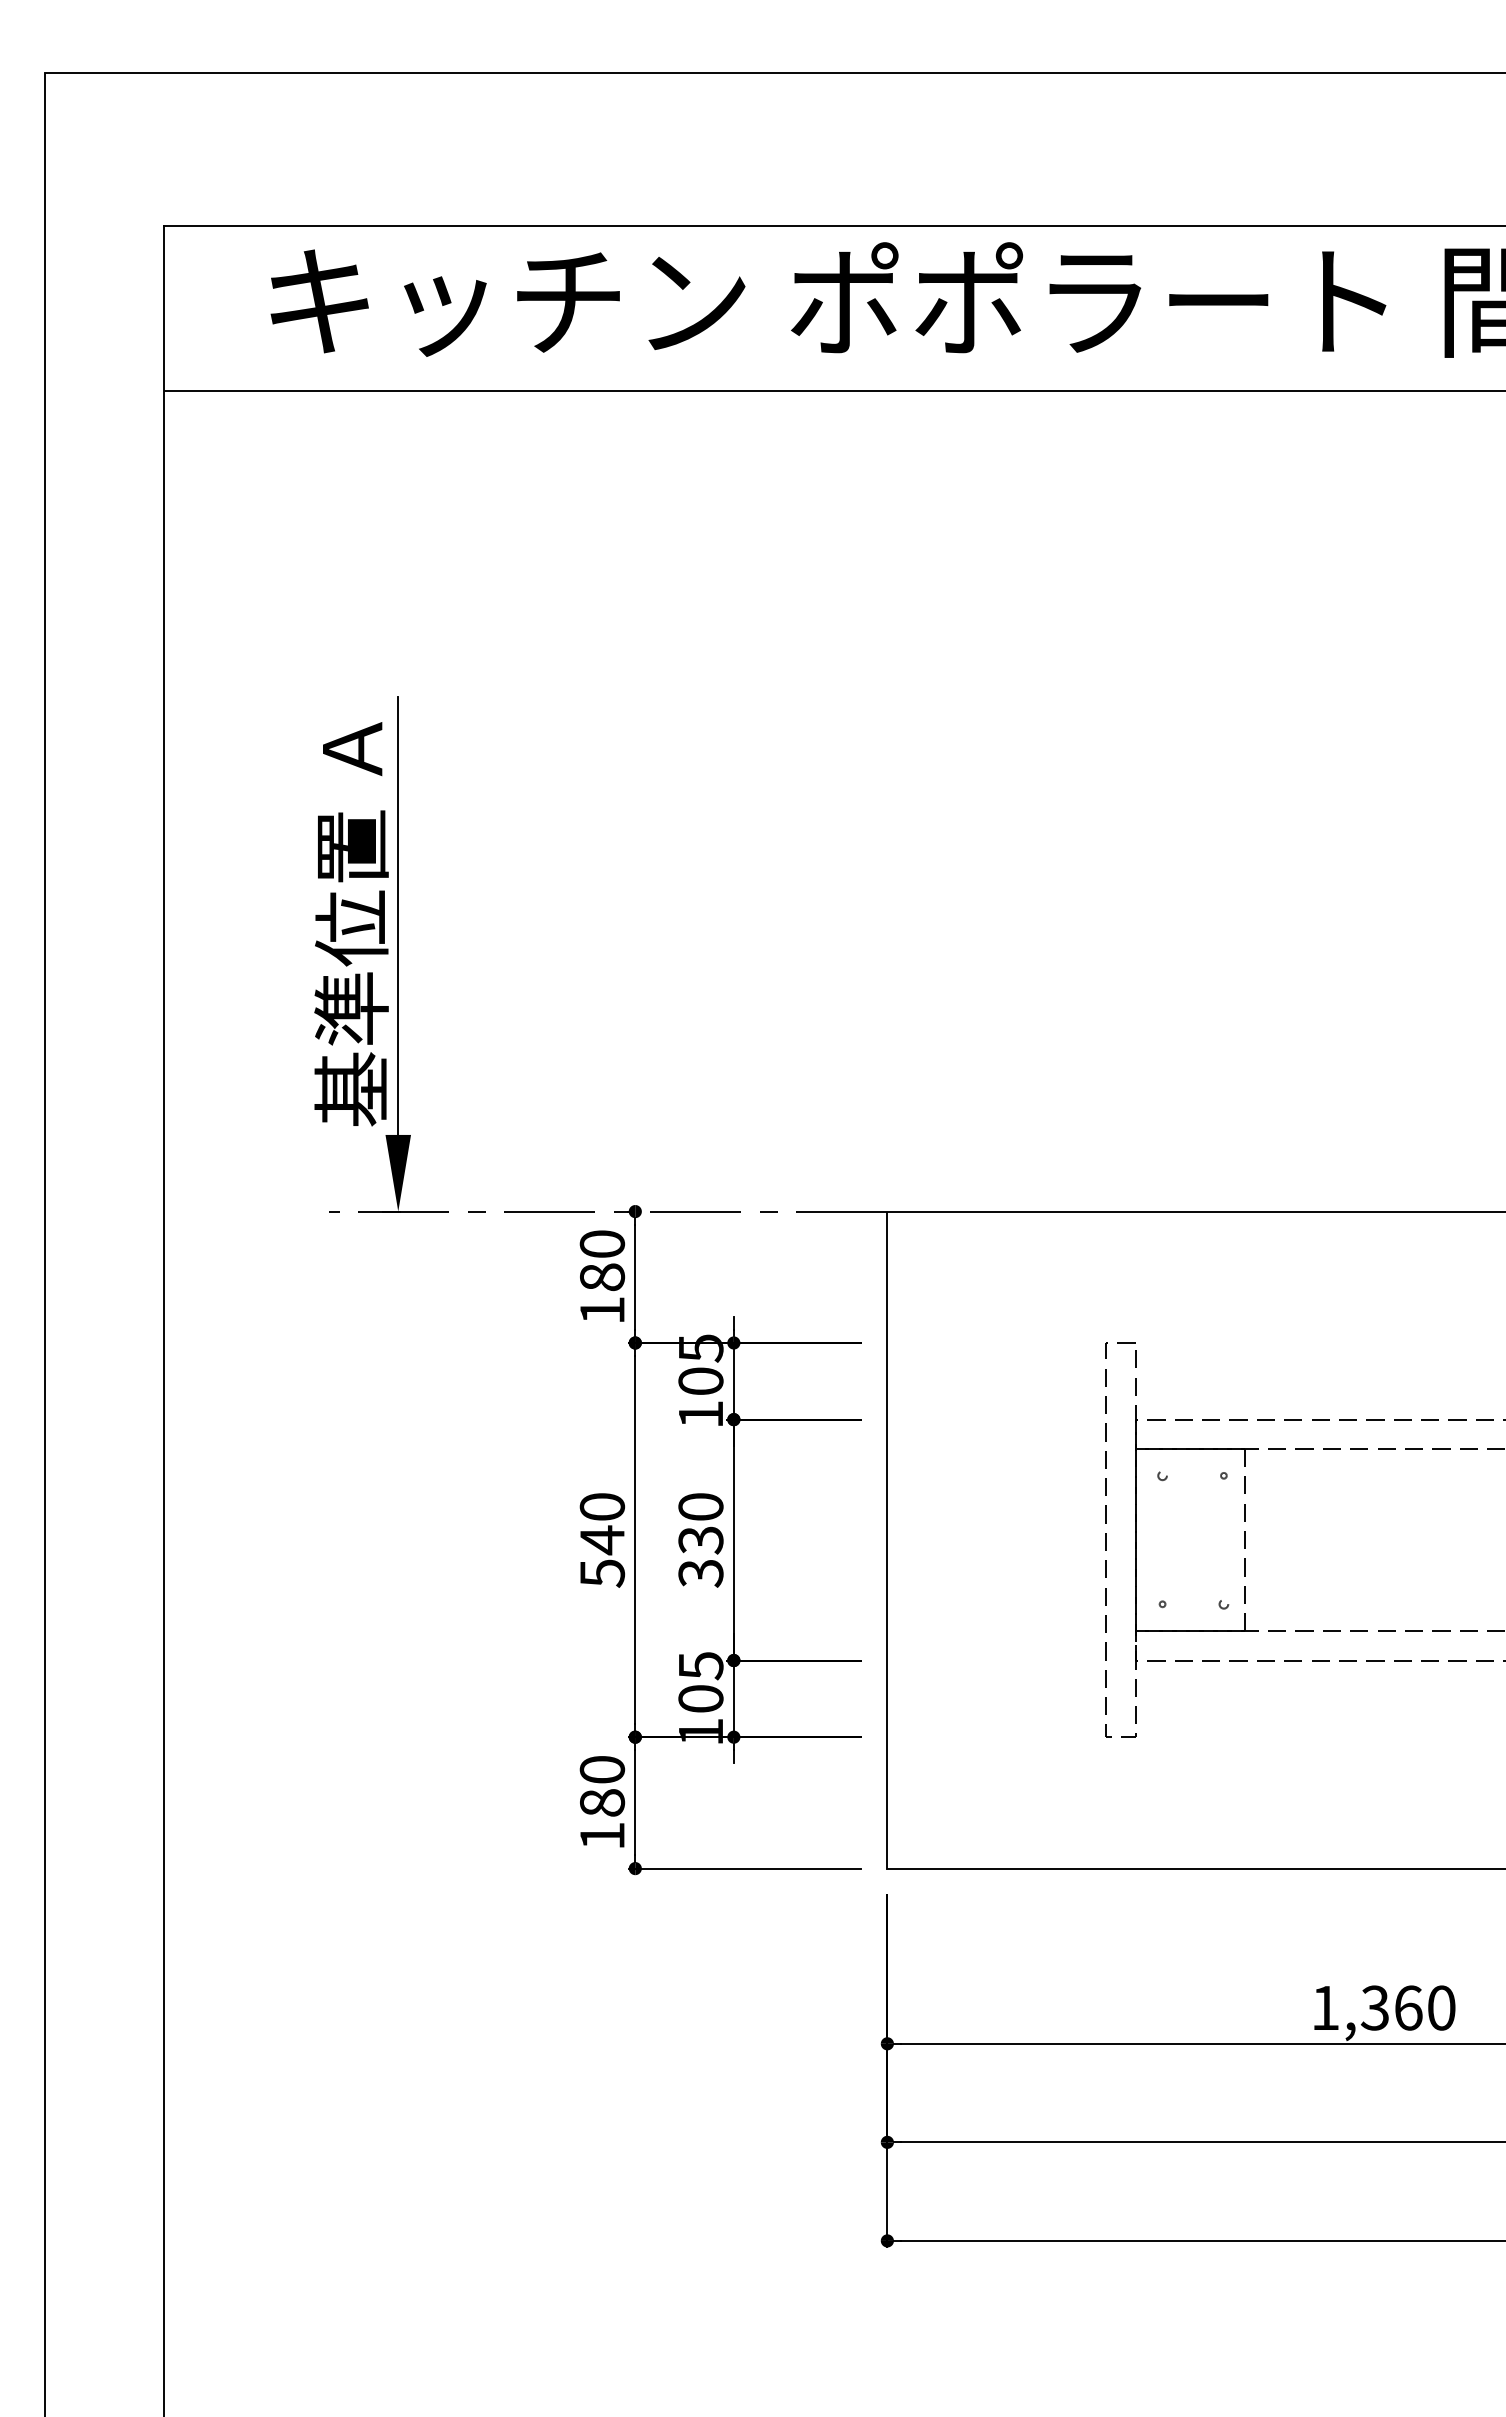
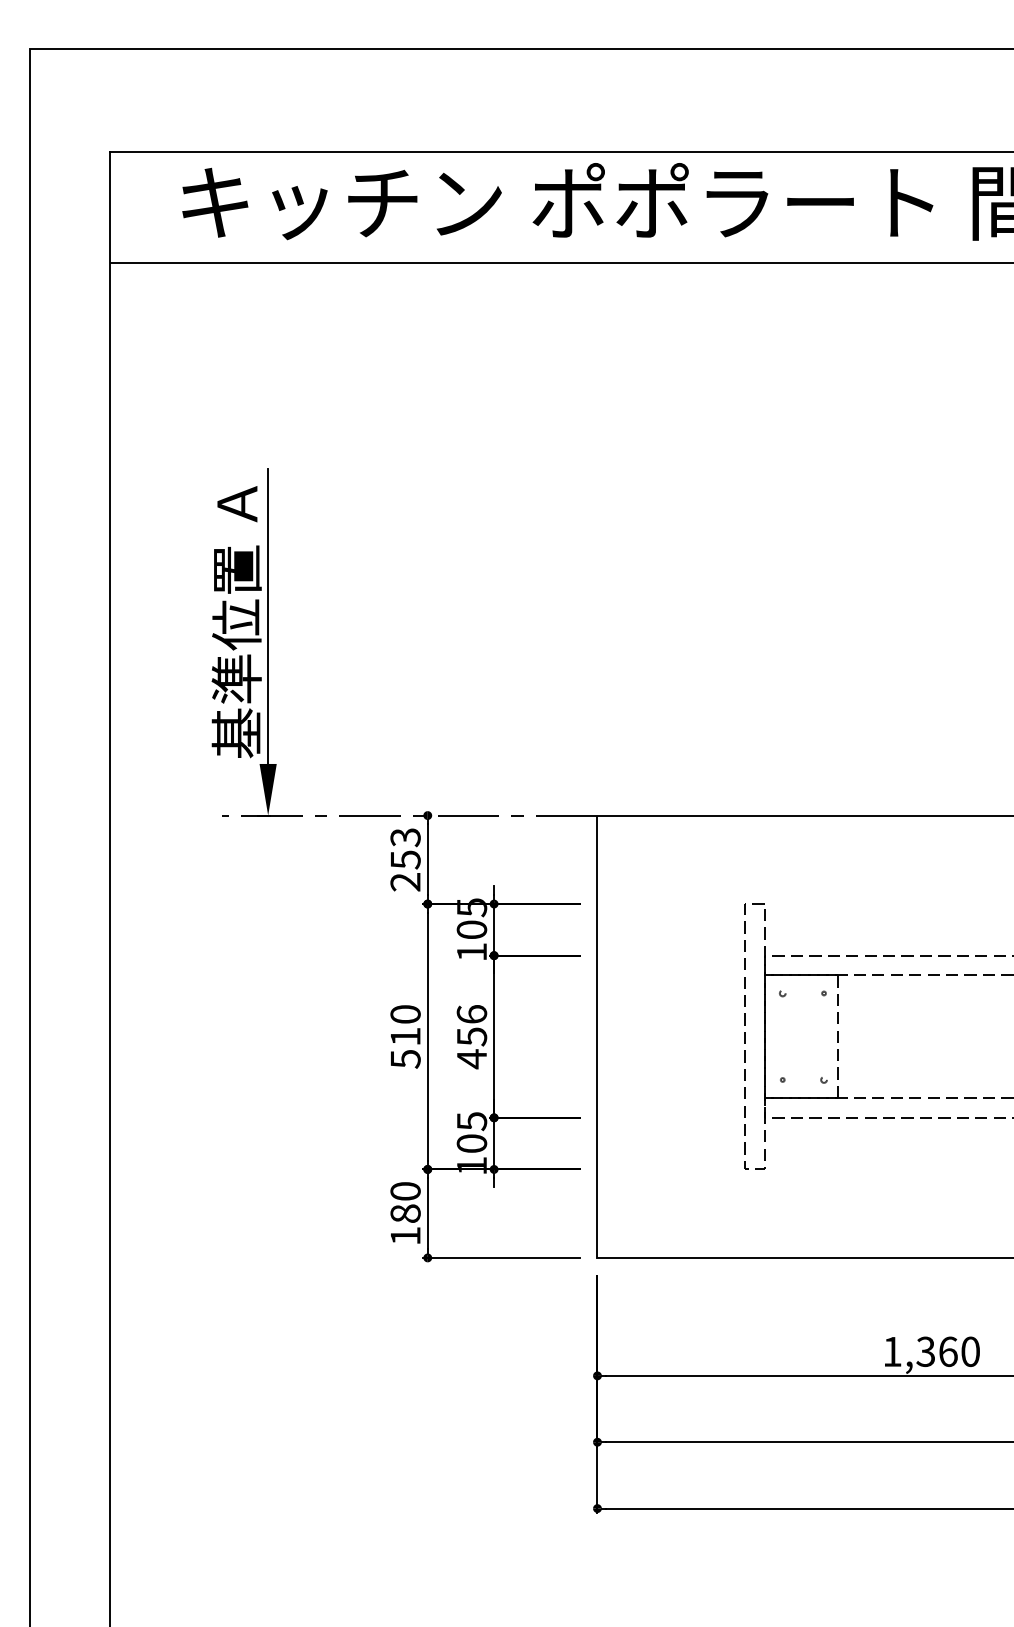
text: (602, 1276) -> (405, 859), 180 -> 253
text: (602, 1539) -> (405, 1036), 540 -> 510
text: (700, 1541) -> (471, 1037), 330 -> 456

